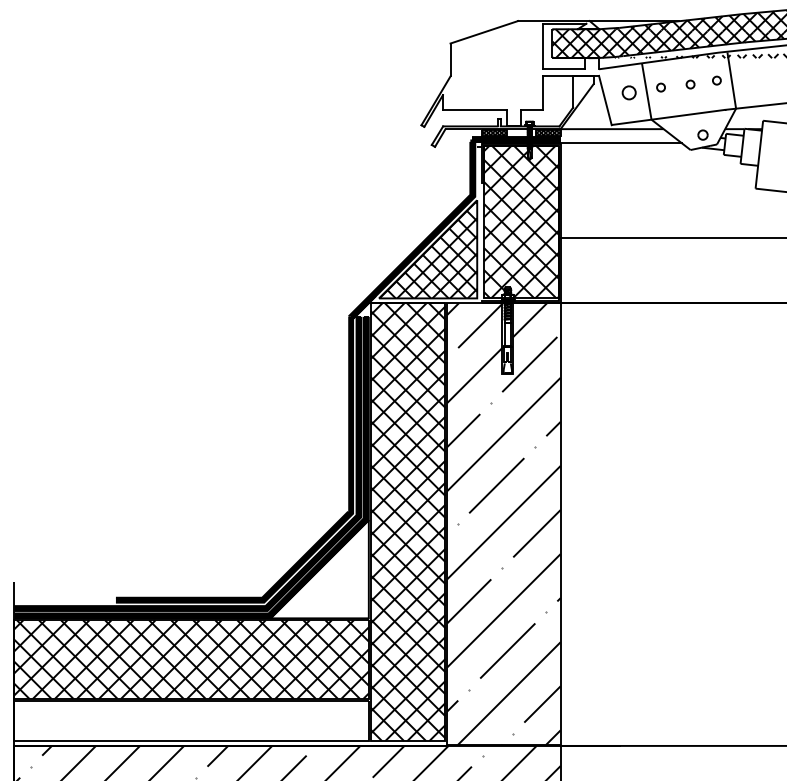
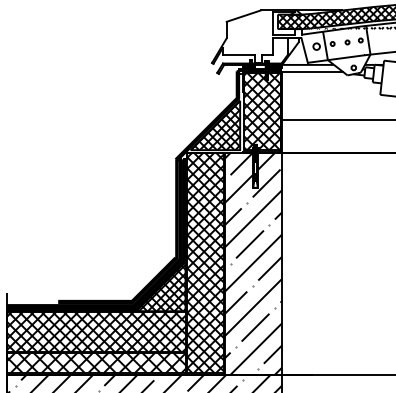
hatch: (321, 571) -> (161, 287), added
hatch: (191, 720) -> (96, 362), added

